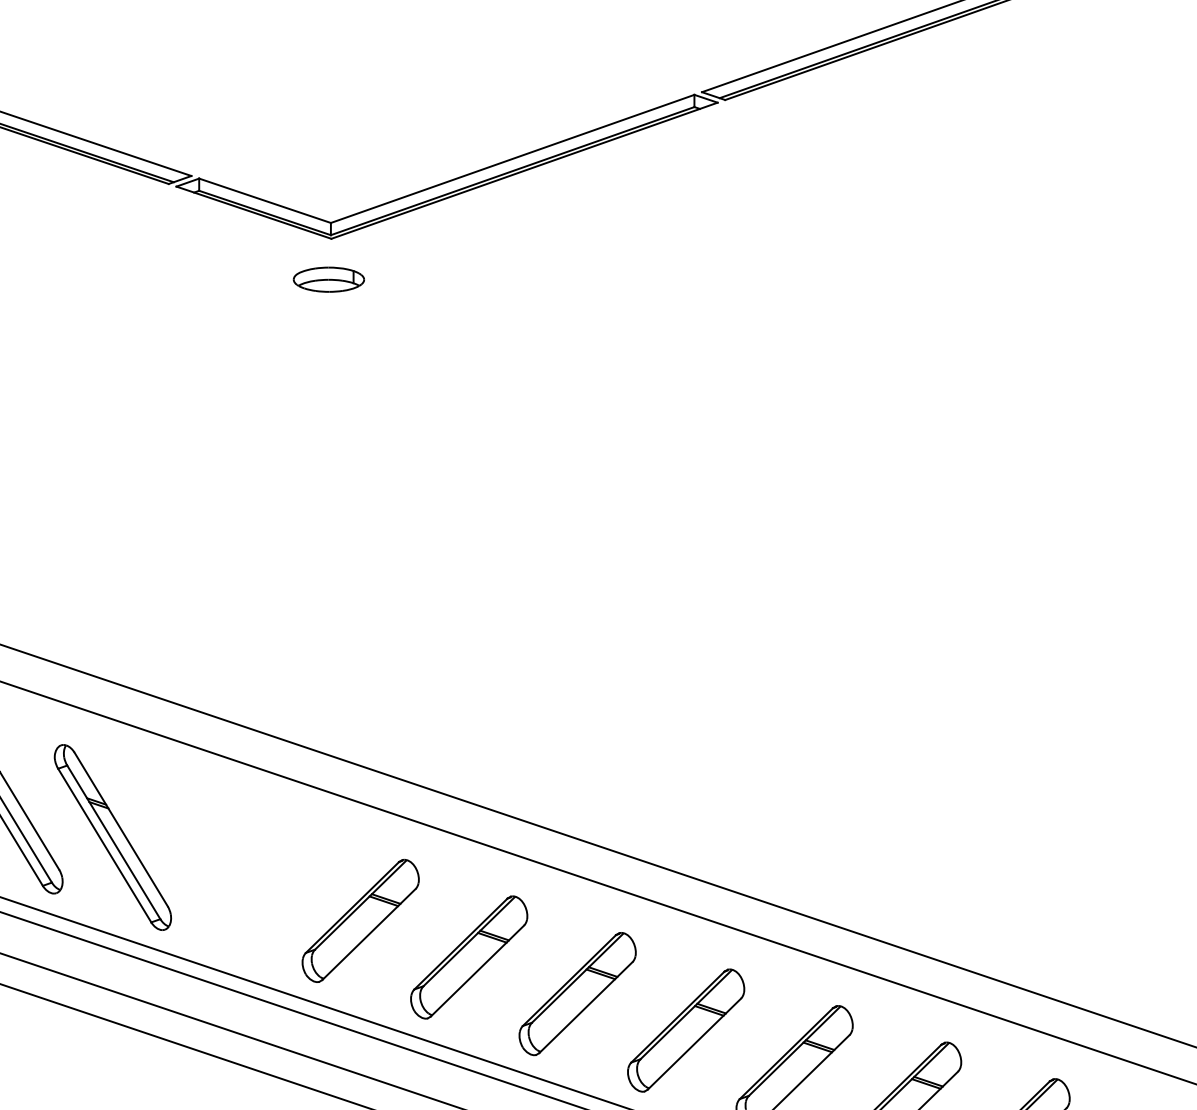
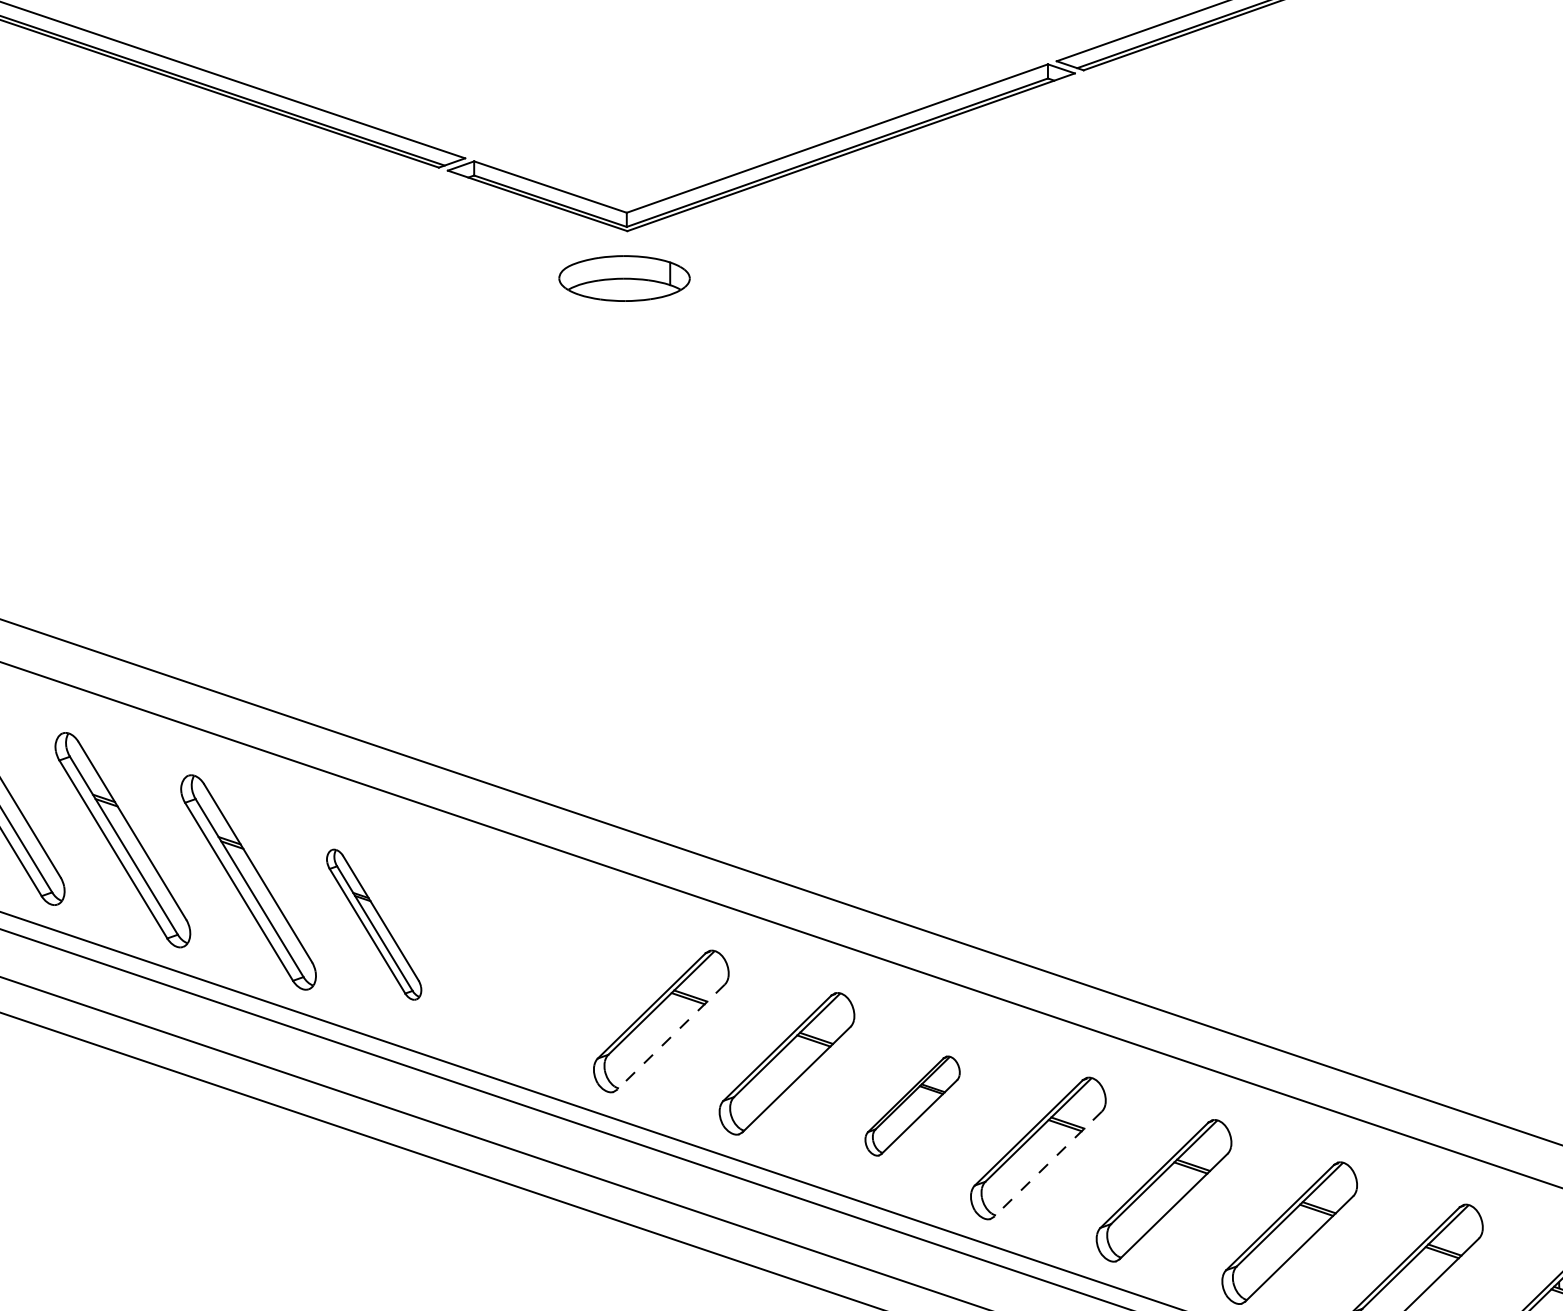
part: (328, 279) -> (624, 278), size x1.6
part: (112, 837) -> (373, 924), size x0.7
line: (368, 934) -> (670, 1037), solid -> dashed
part: (577, 993) -> (912, 1105), size x0.7
line: (694, 1044) -> (1047, 1164), solid -> dashed

